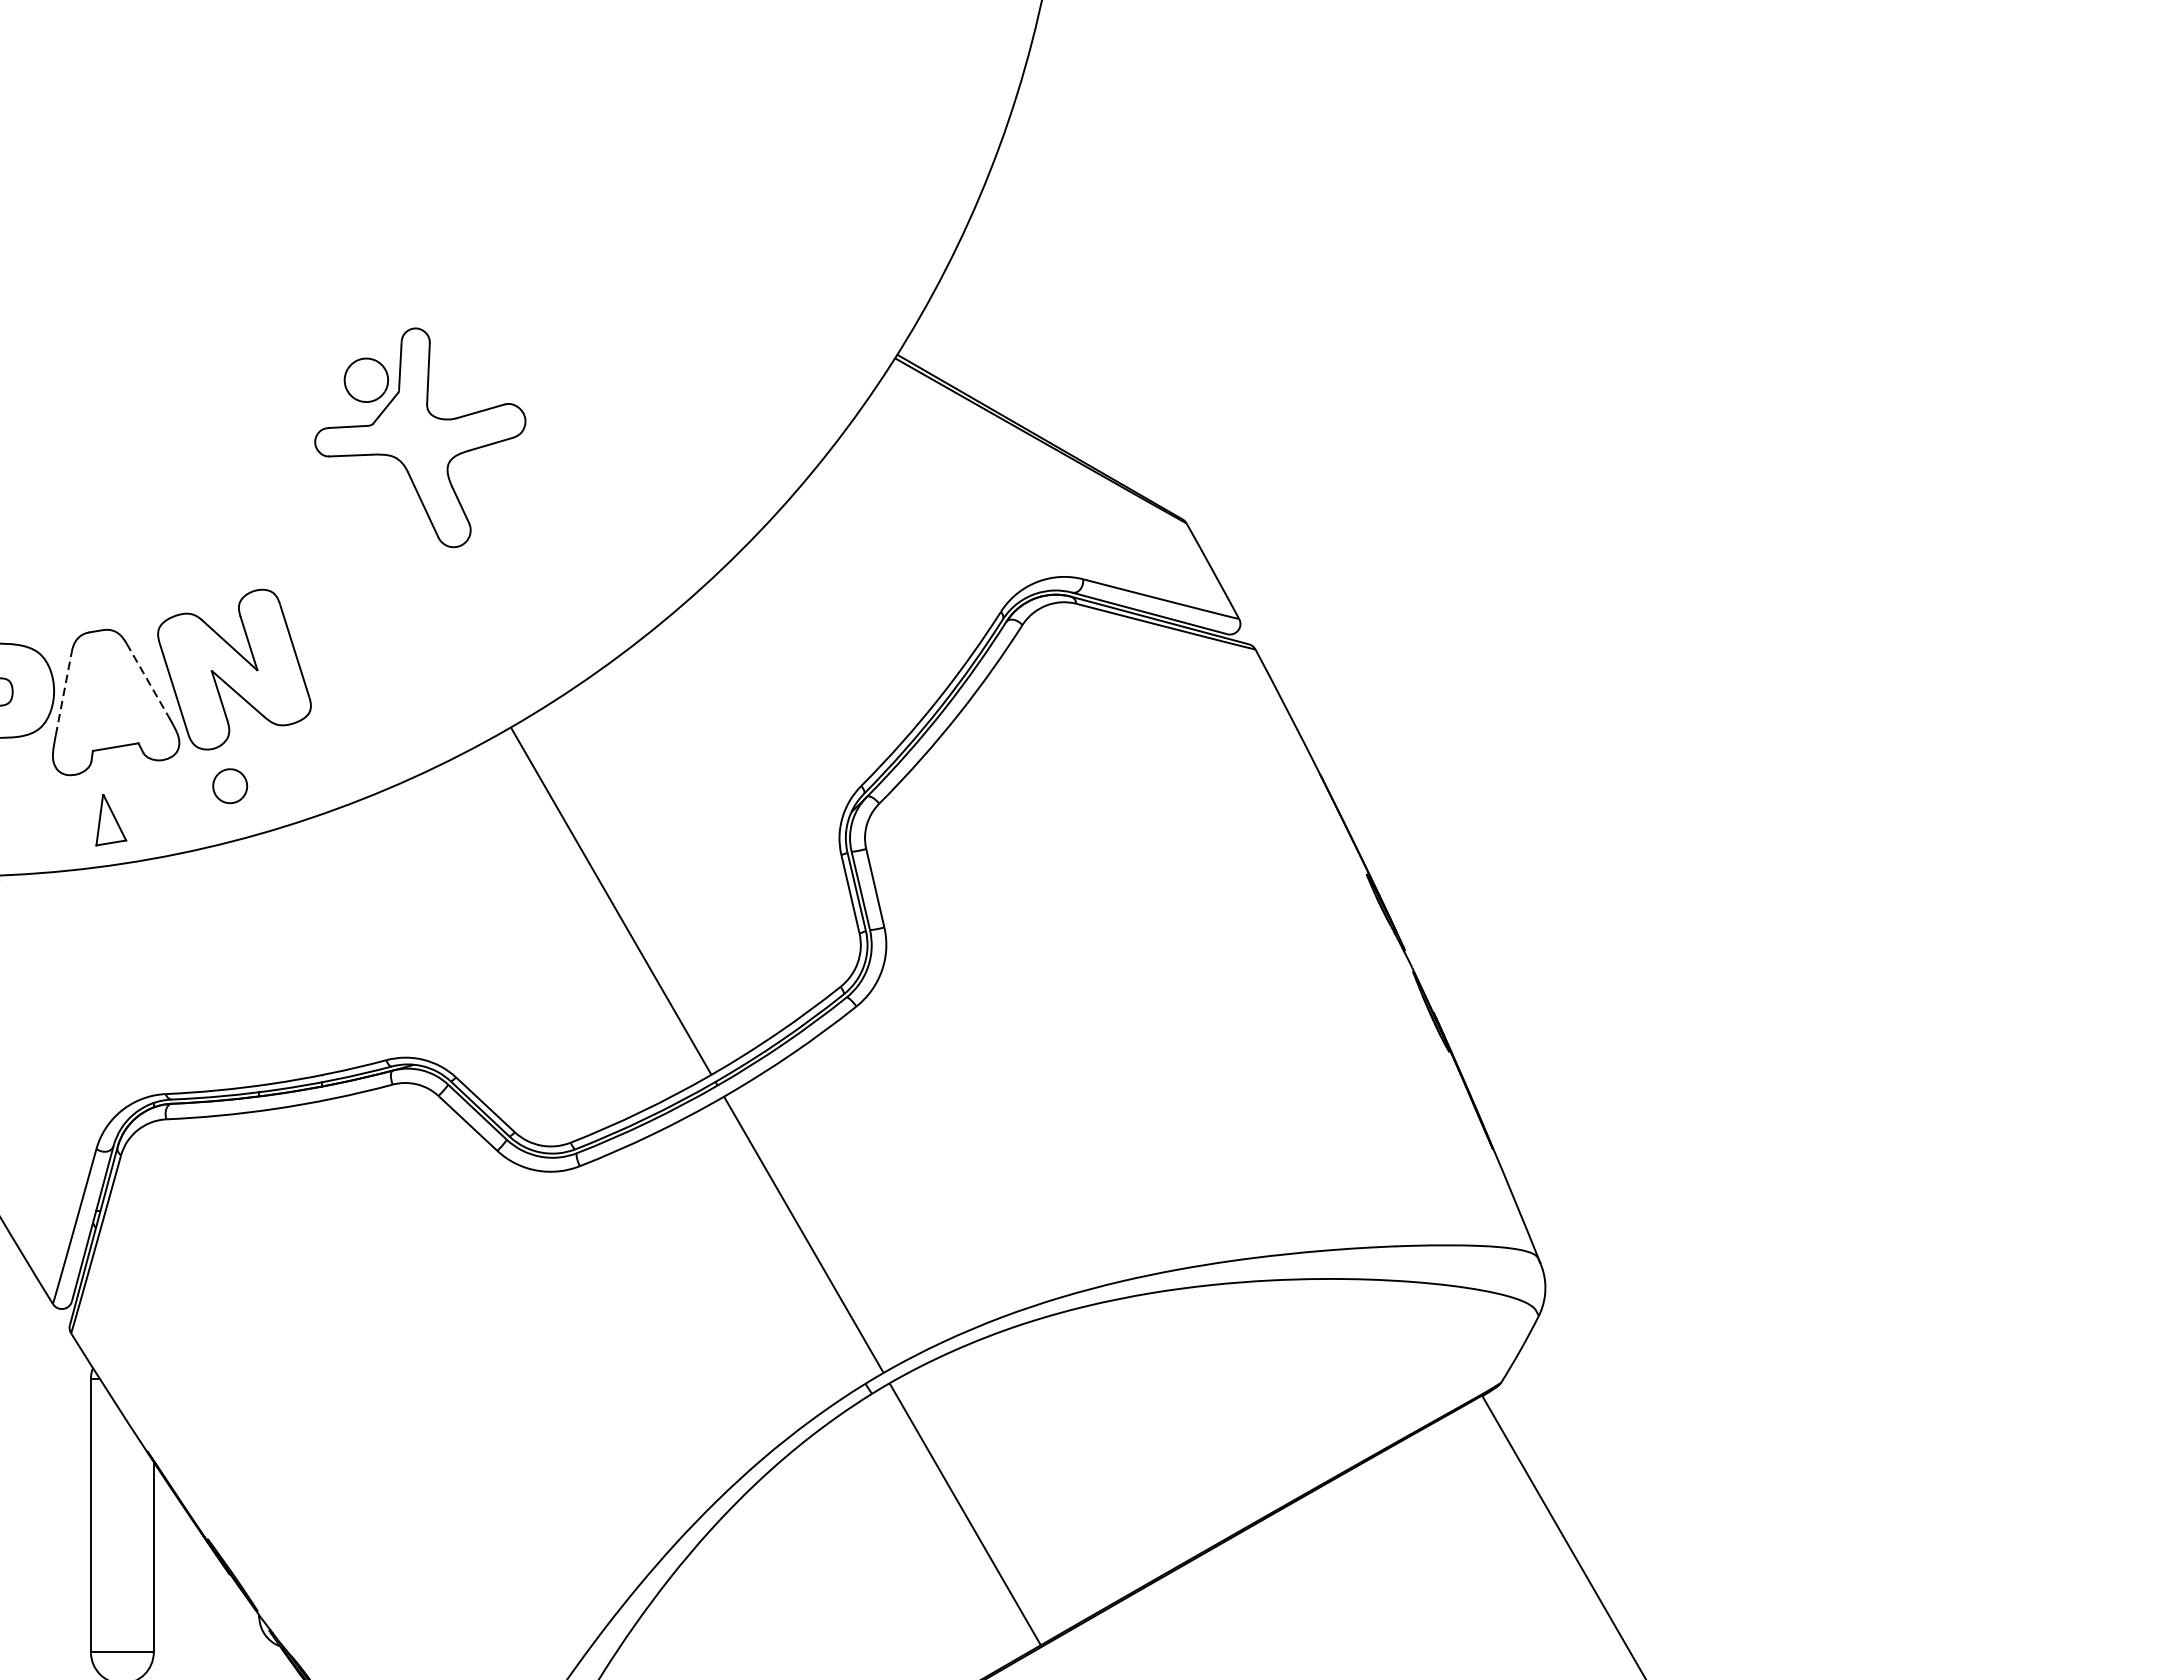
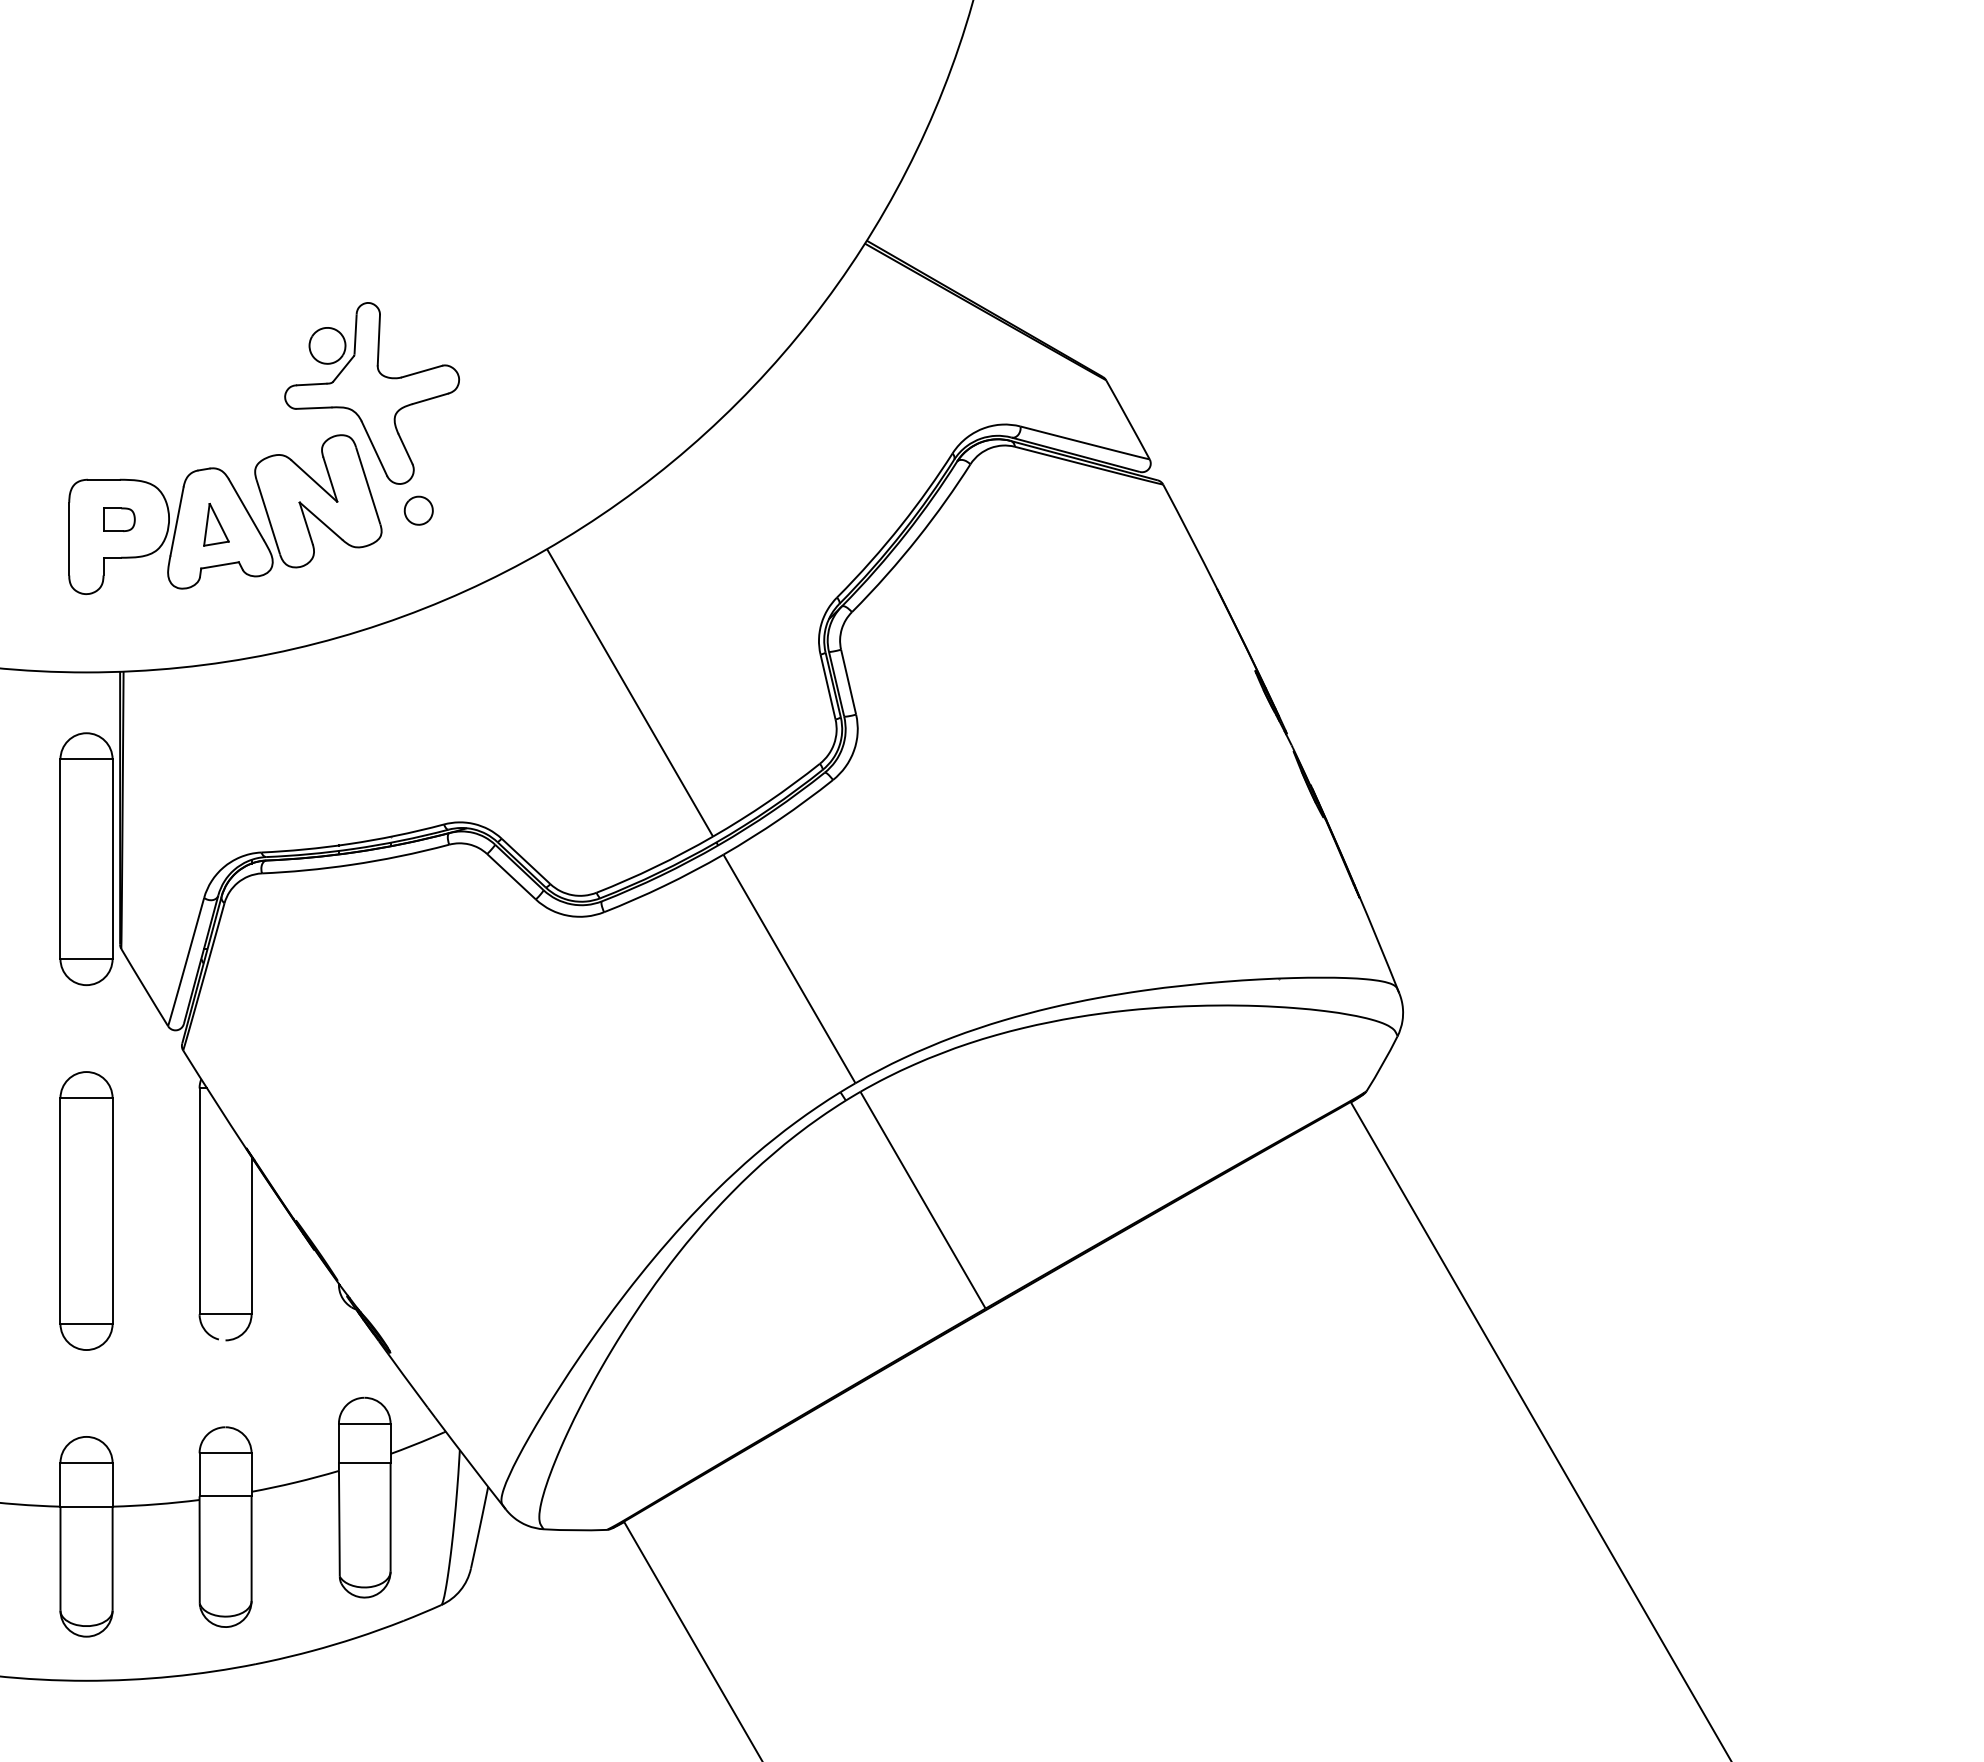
part: (419, 437) -> (371, 393), moved
line: (147, 679) -> (246, 509), dashed -> solid
line: (64, 694) -> (177, 521), dashed -> solid
part: (229, 785) -> (418, 510), moved
part: (111, 819) -> (216, 524), moved

